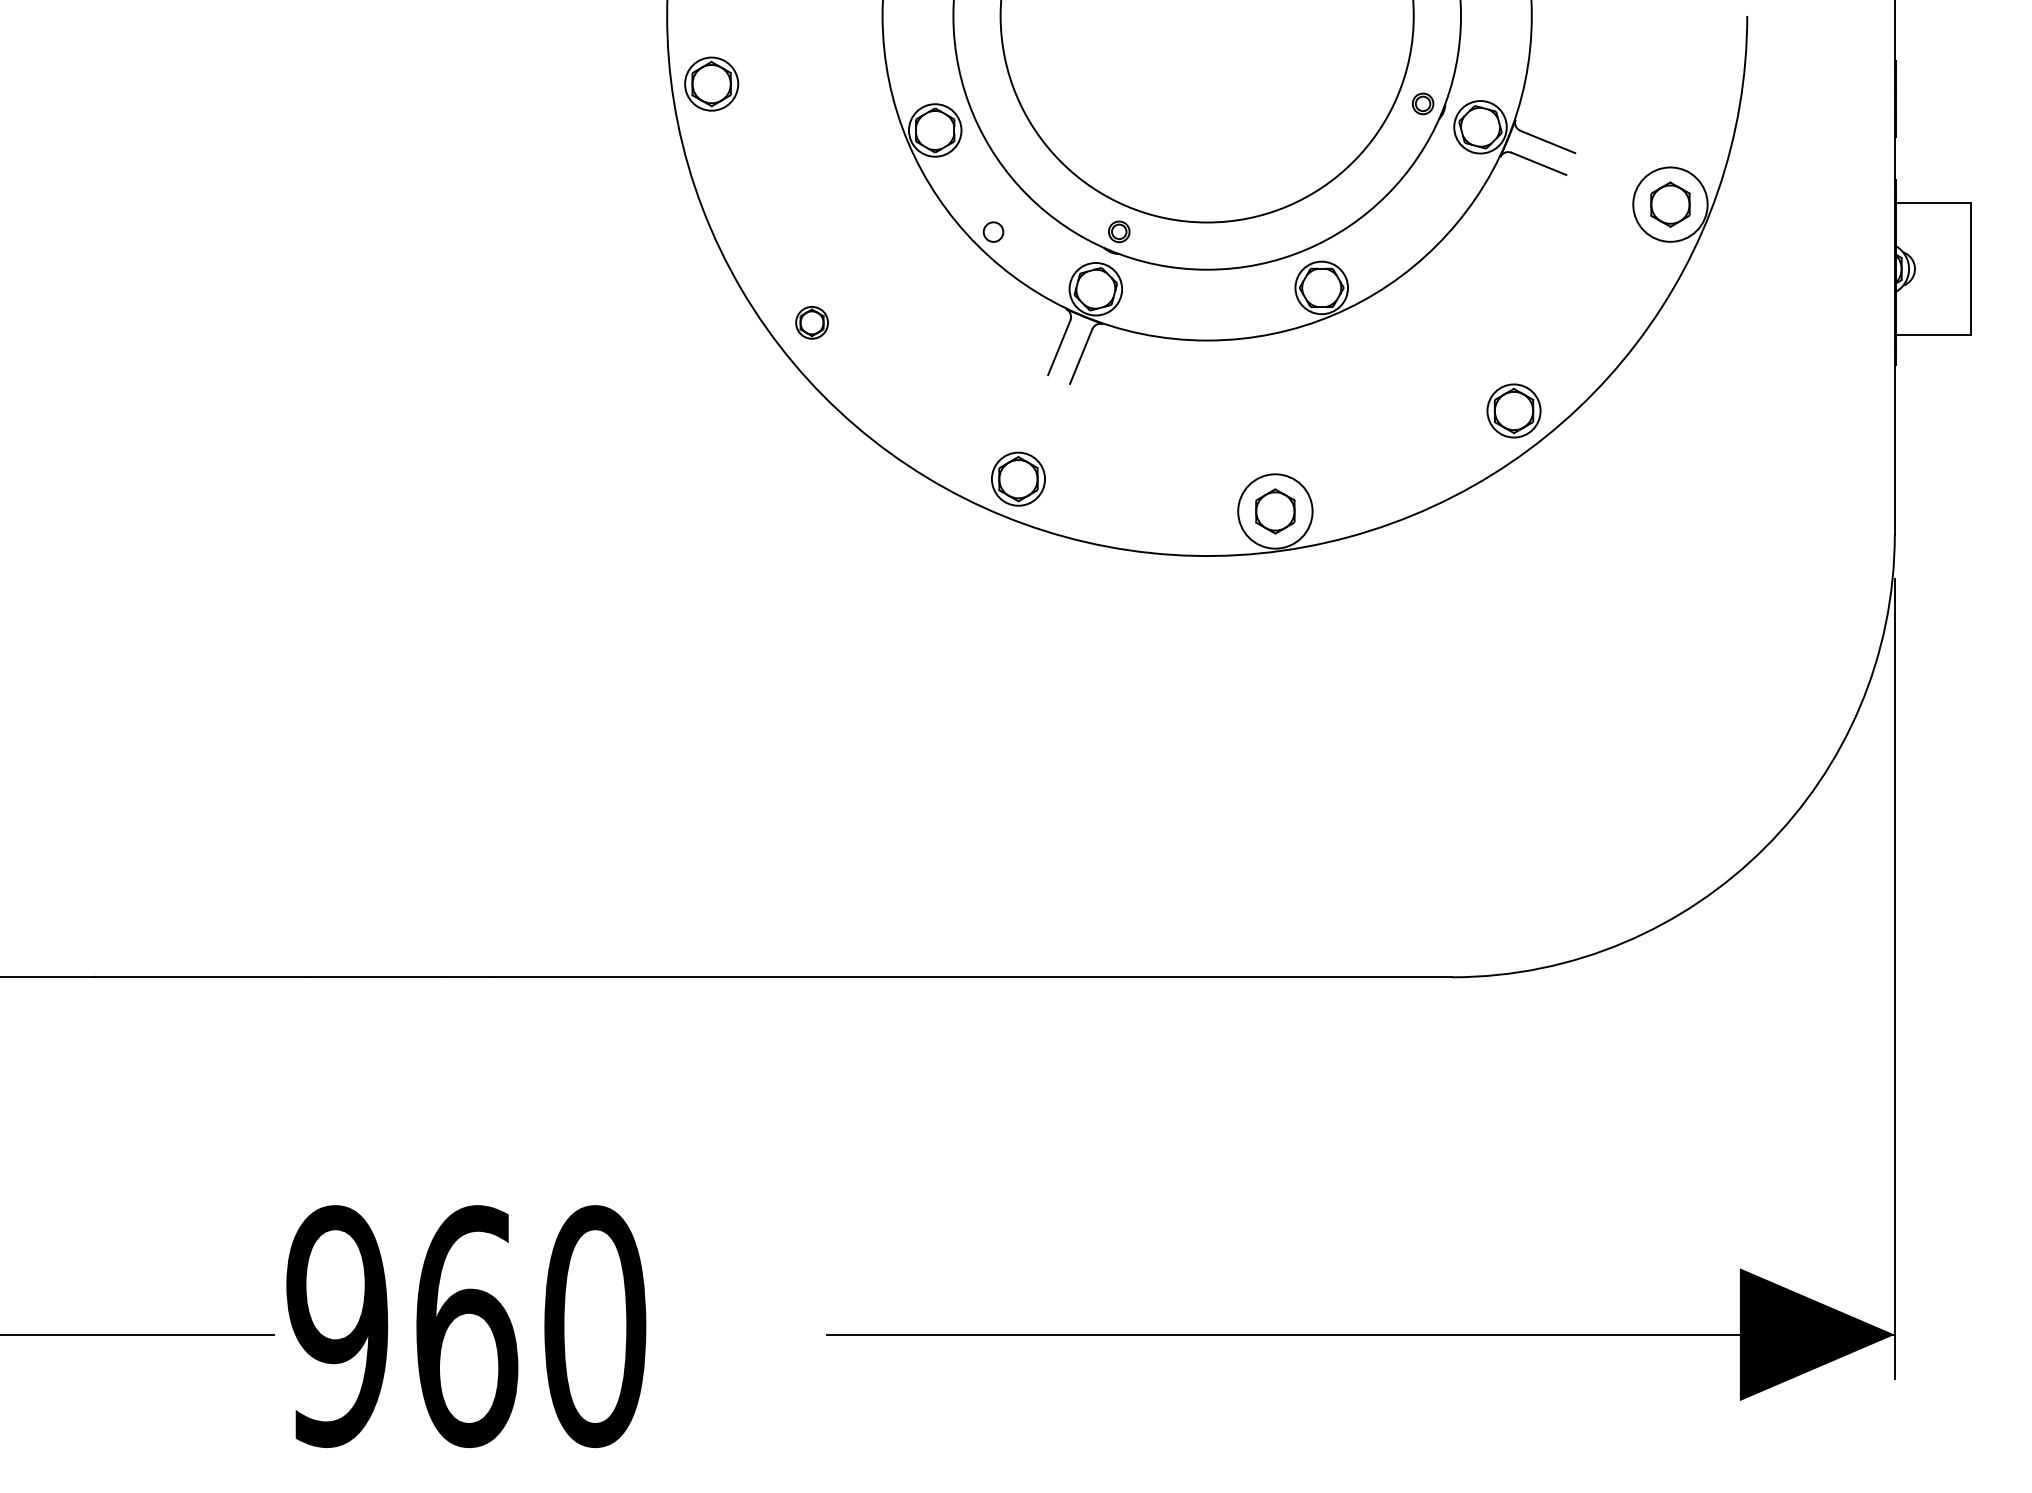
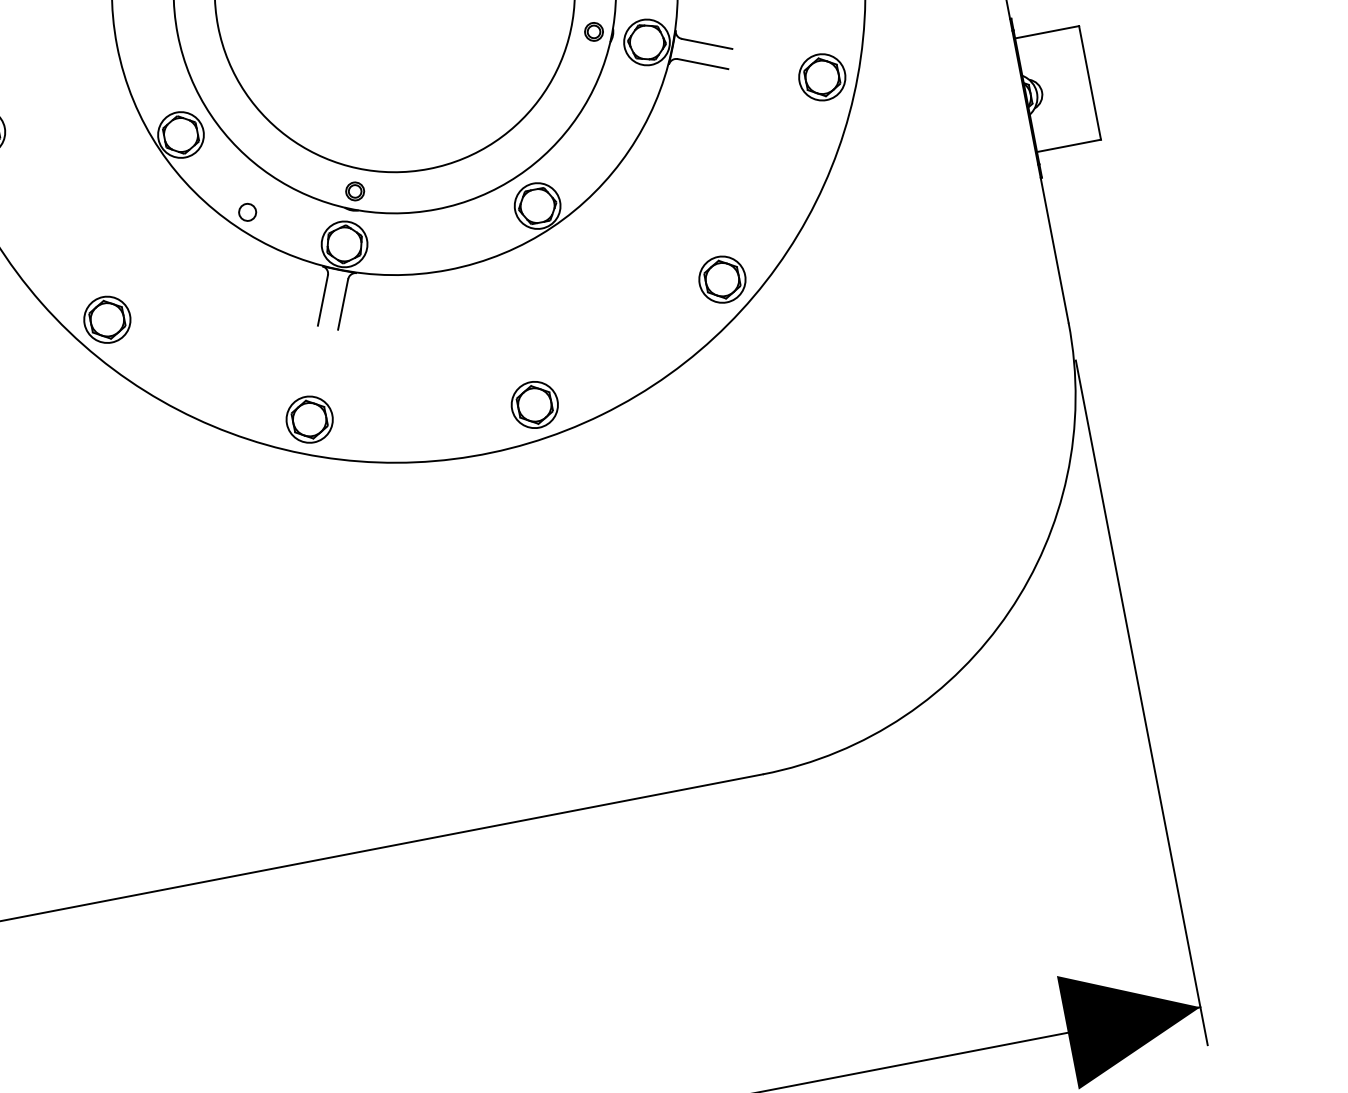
circle: (1670, 204) -> (822, 77), size x0.71
part: (811, 322) -> (106, 319), size x1.67
circle: (1274, 511) -> (534, 405), size x0.71

